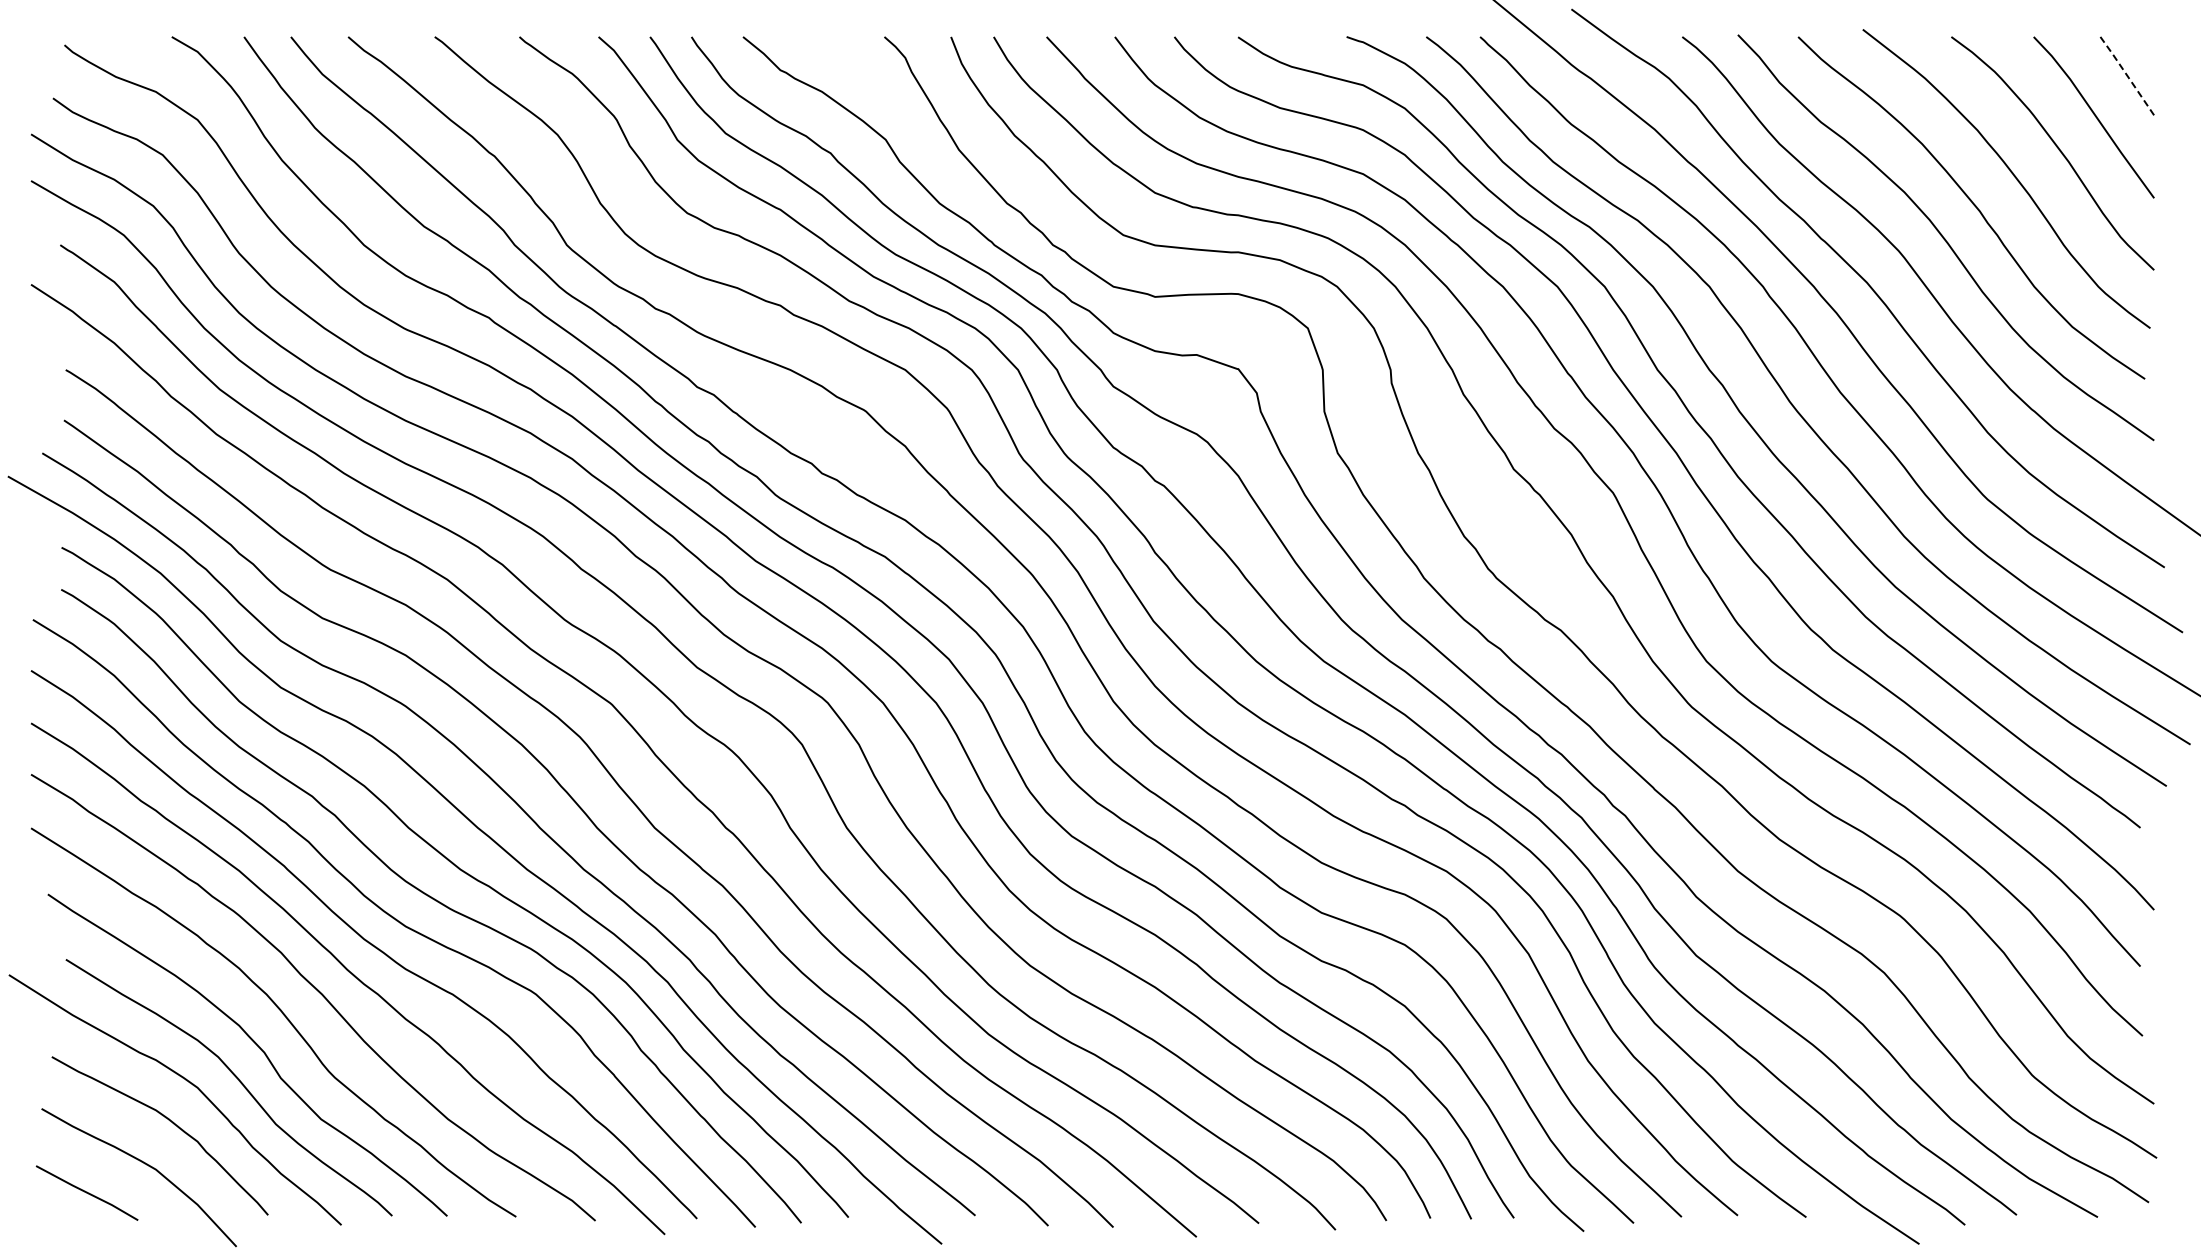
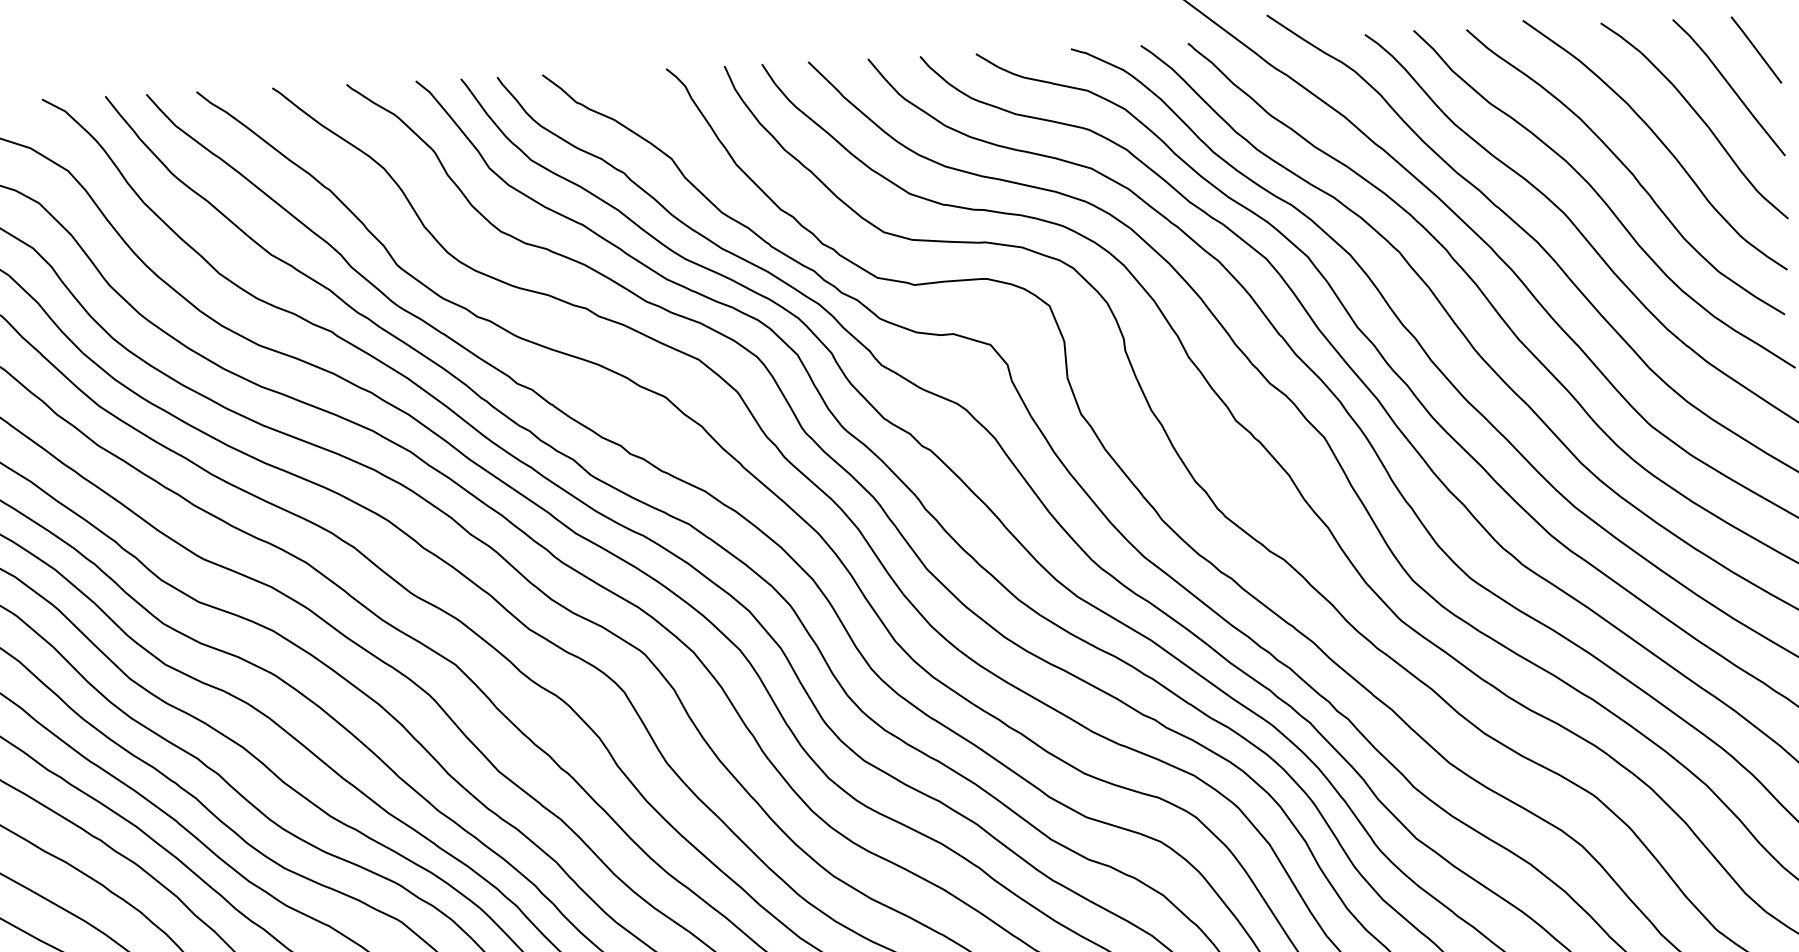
line: (2127, 76) -> (1756, 50), dashed -> solid

